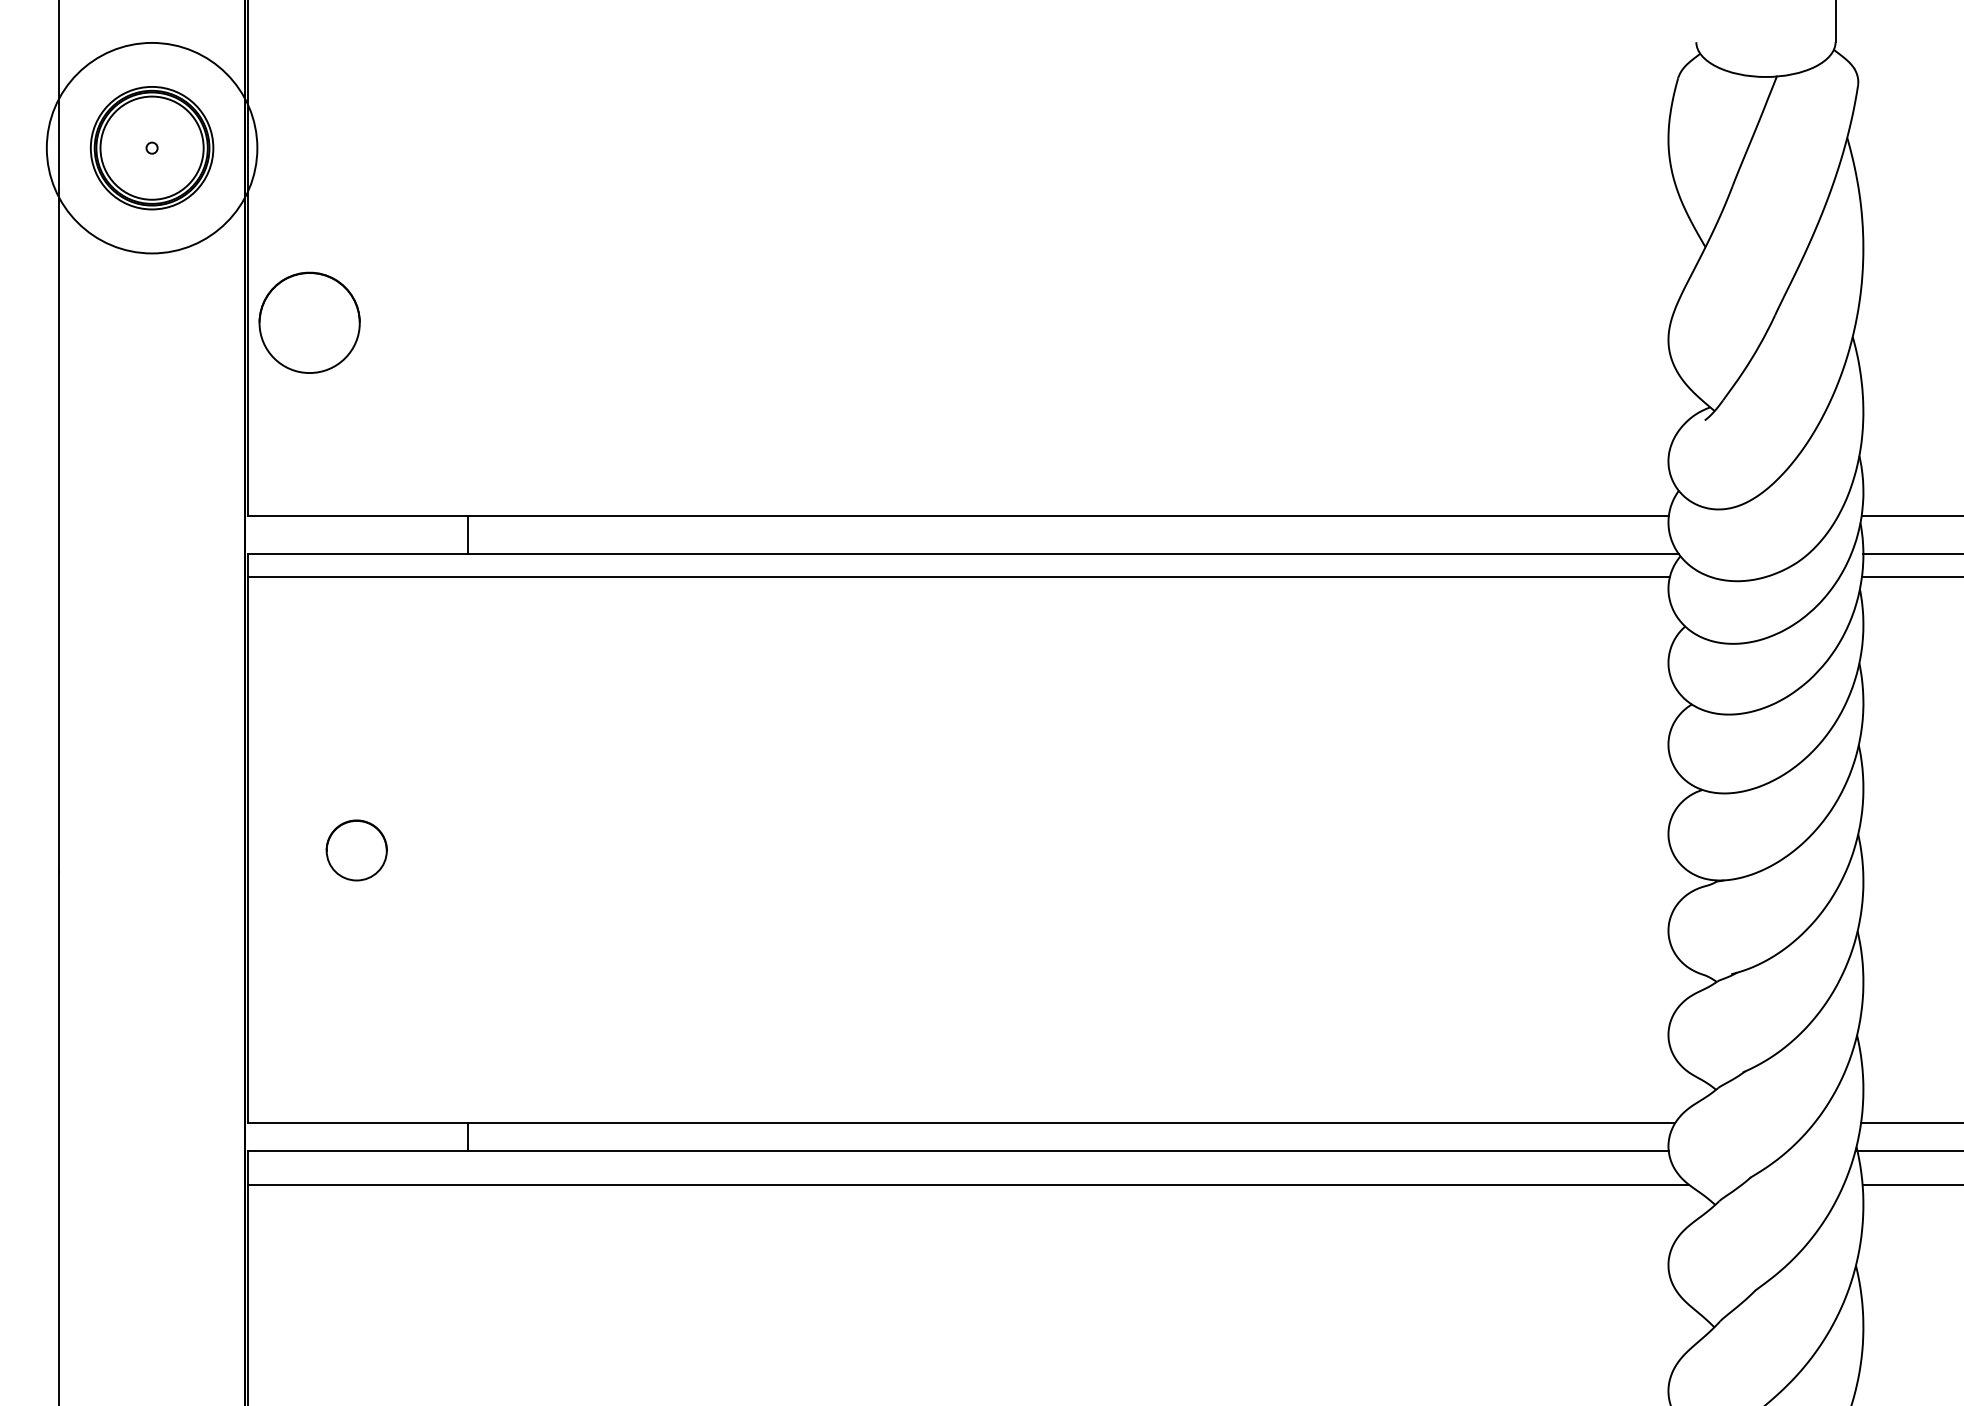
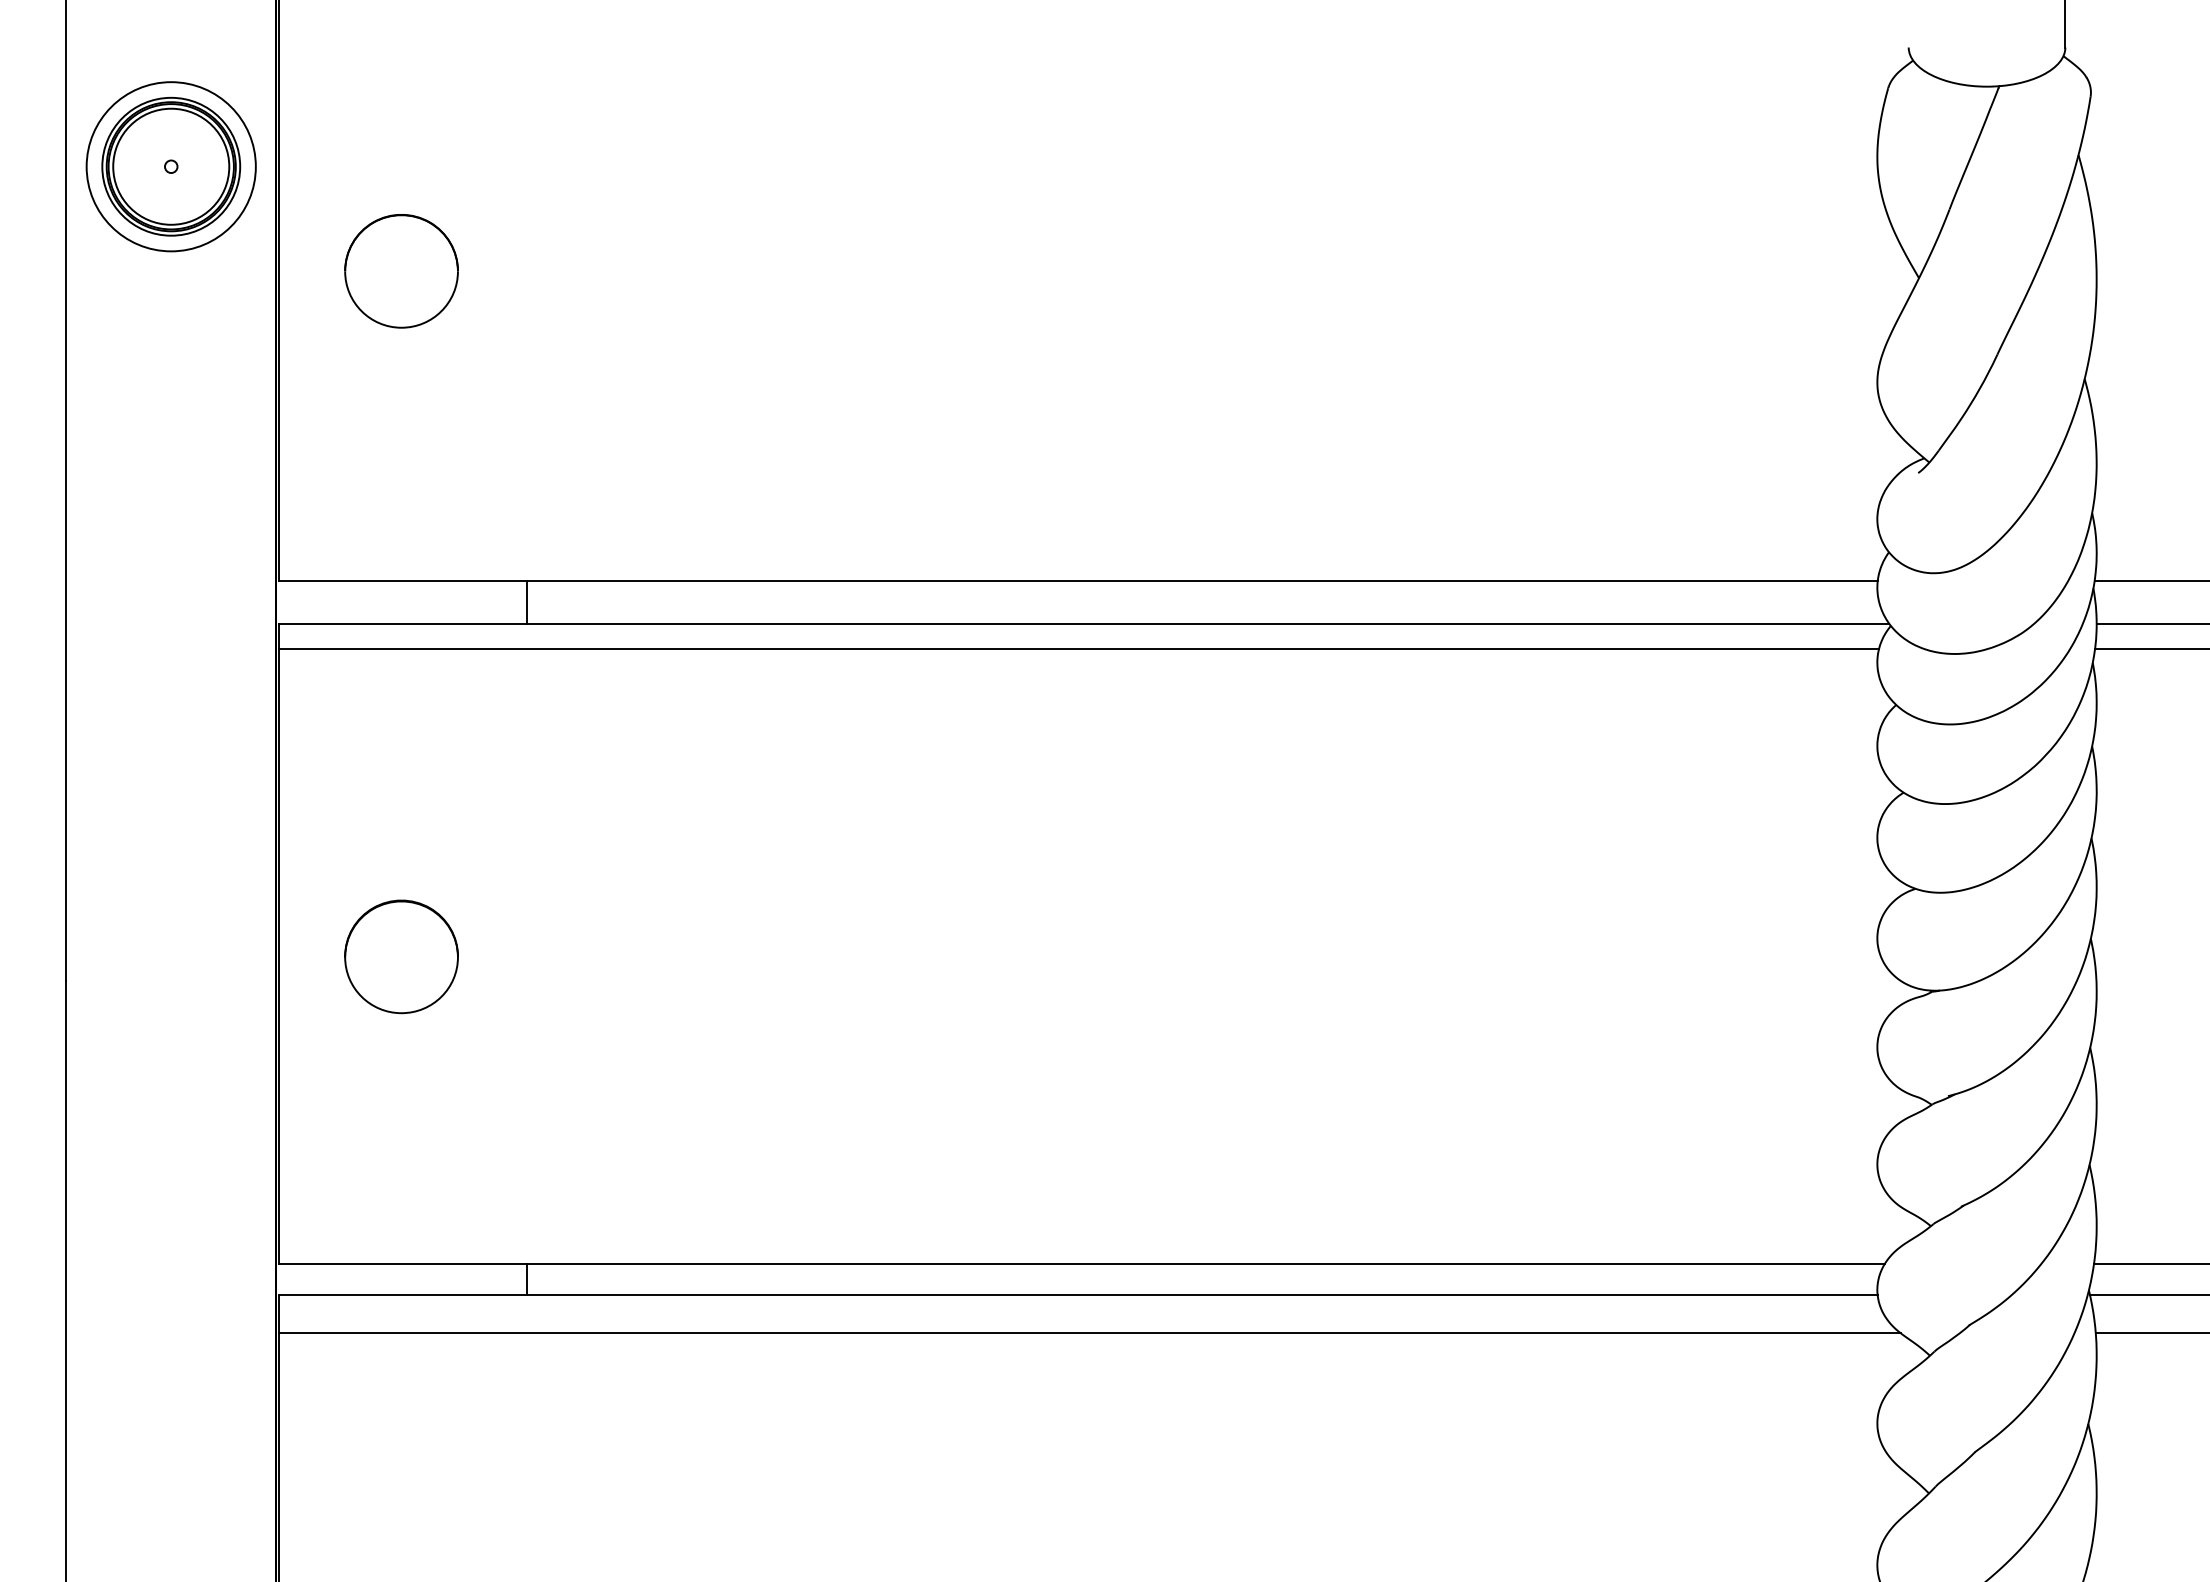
circle: (151, 147) -> (170, 166), size x0.71
part: (309, 323) -> (401, 271), moved
part: (356, 850) -> (401, 956), size x1.67

